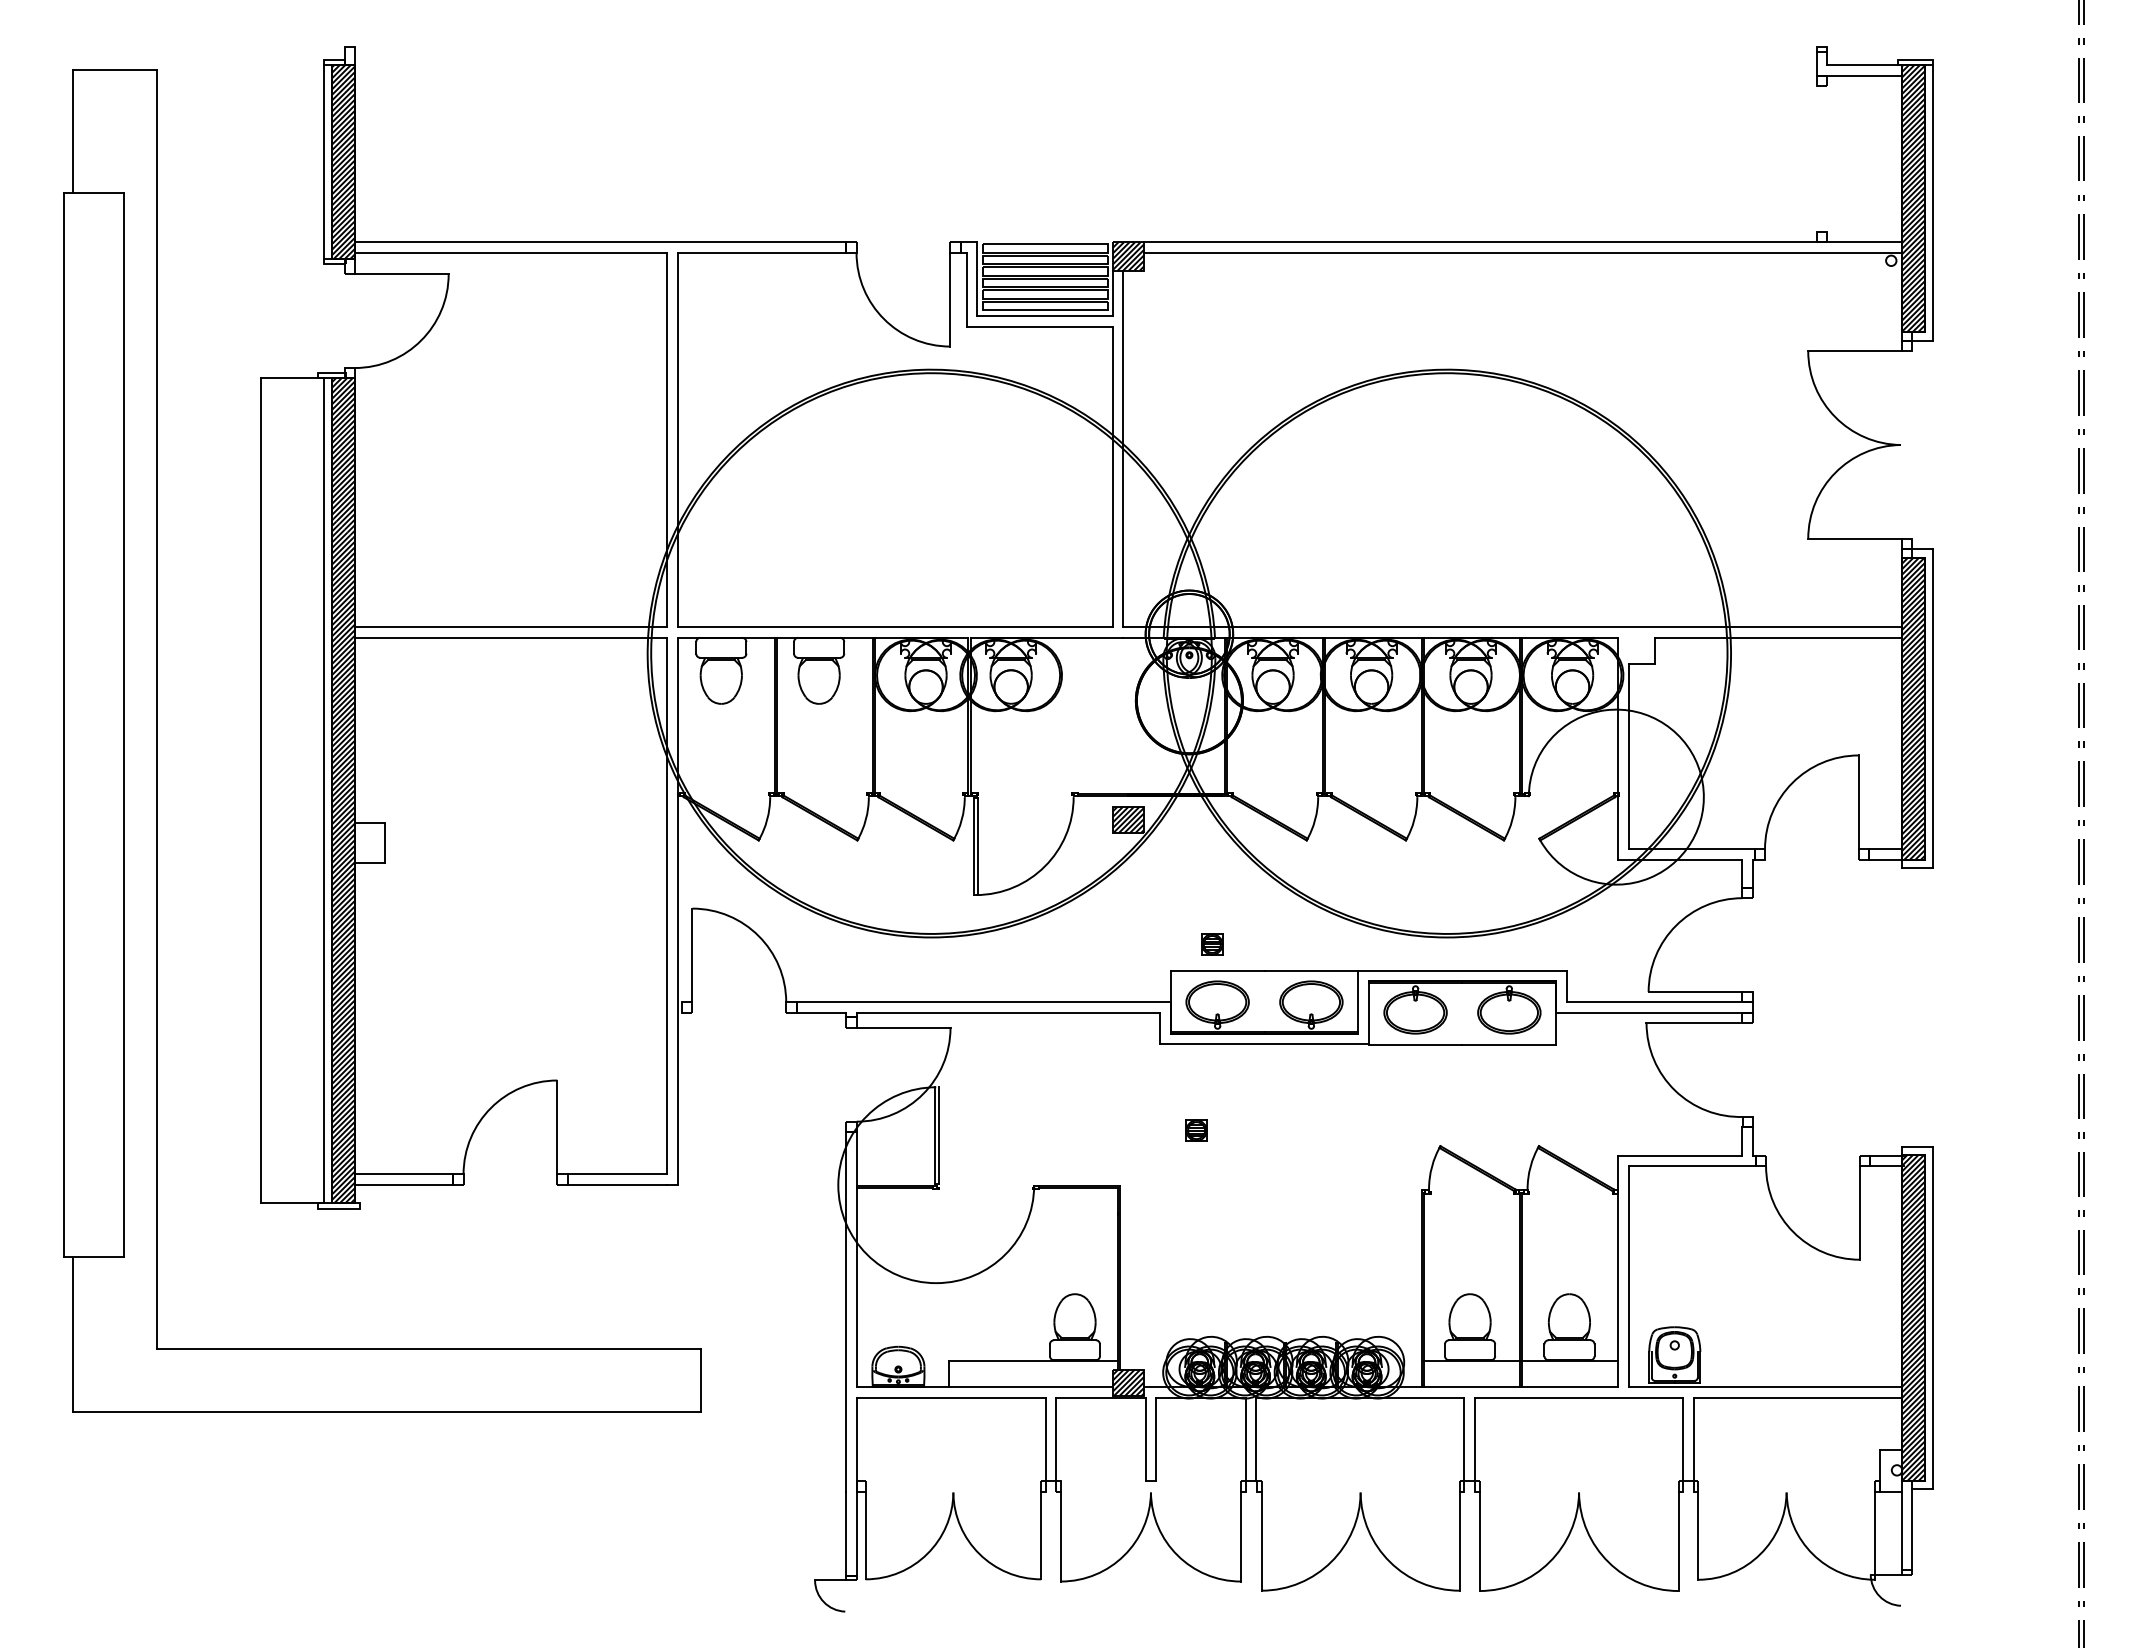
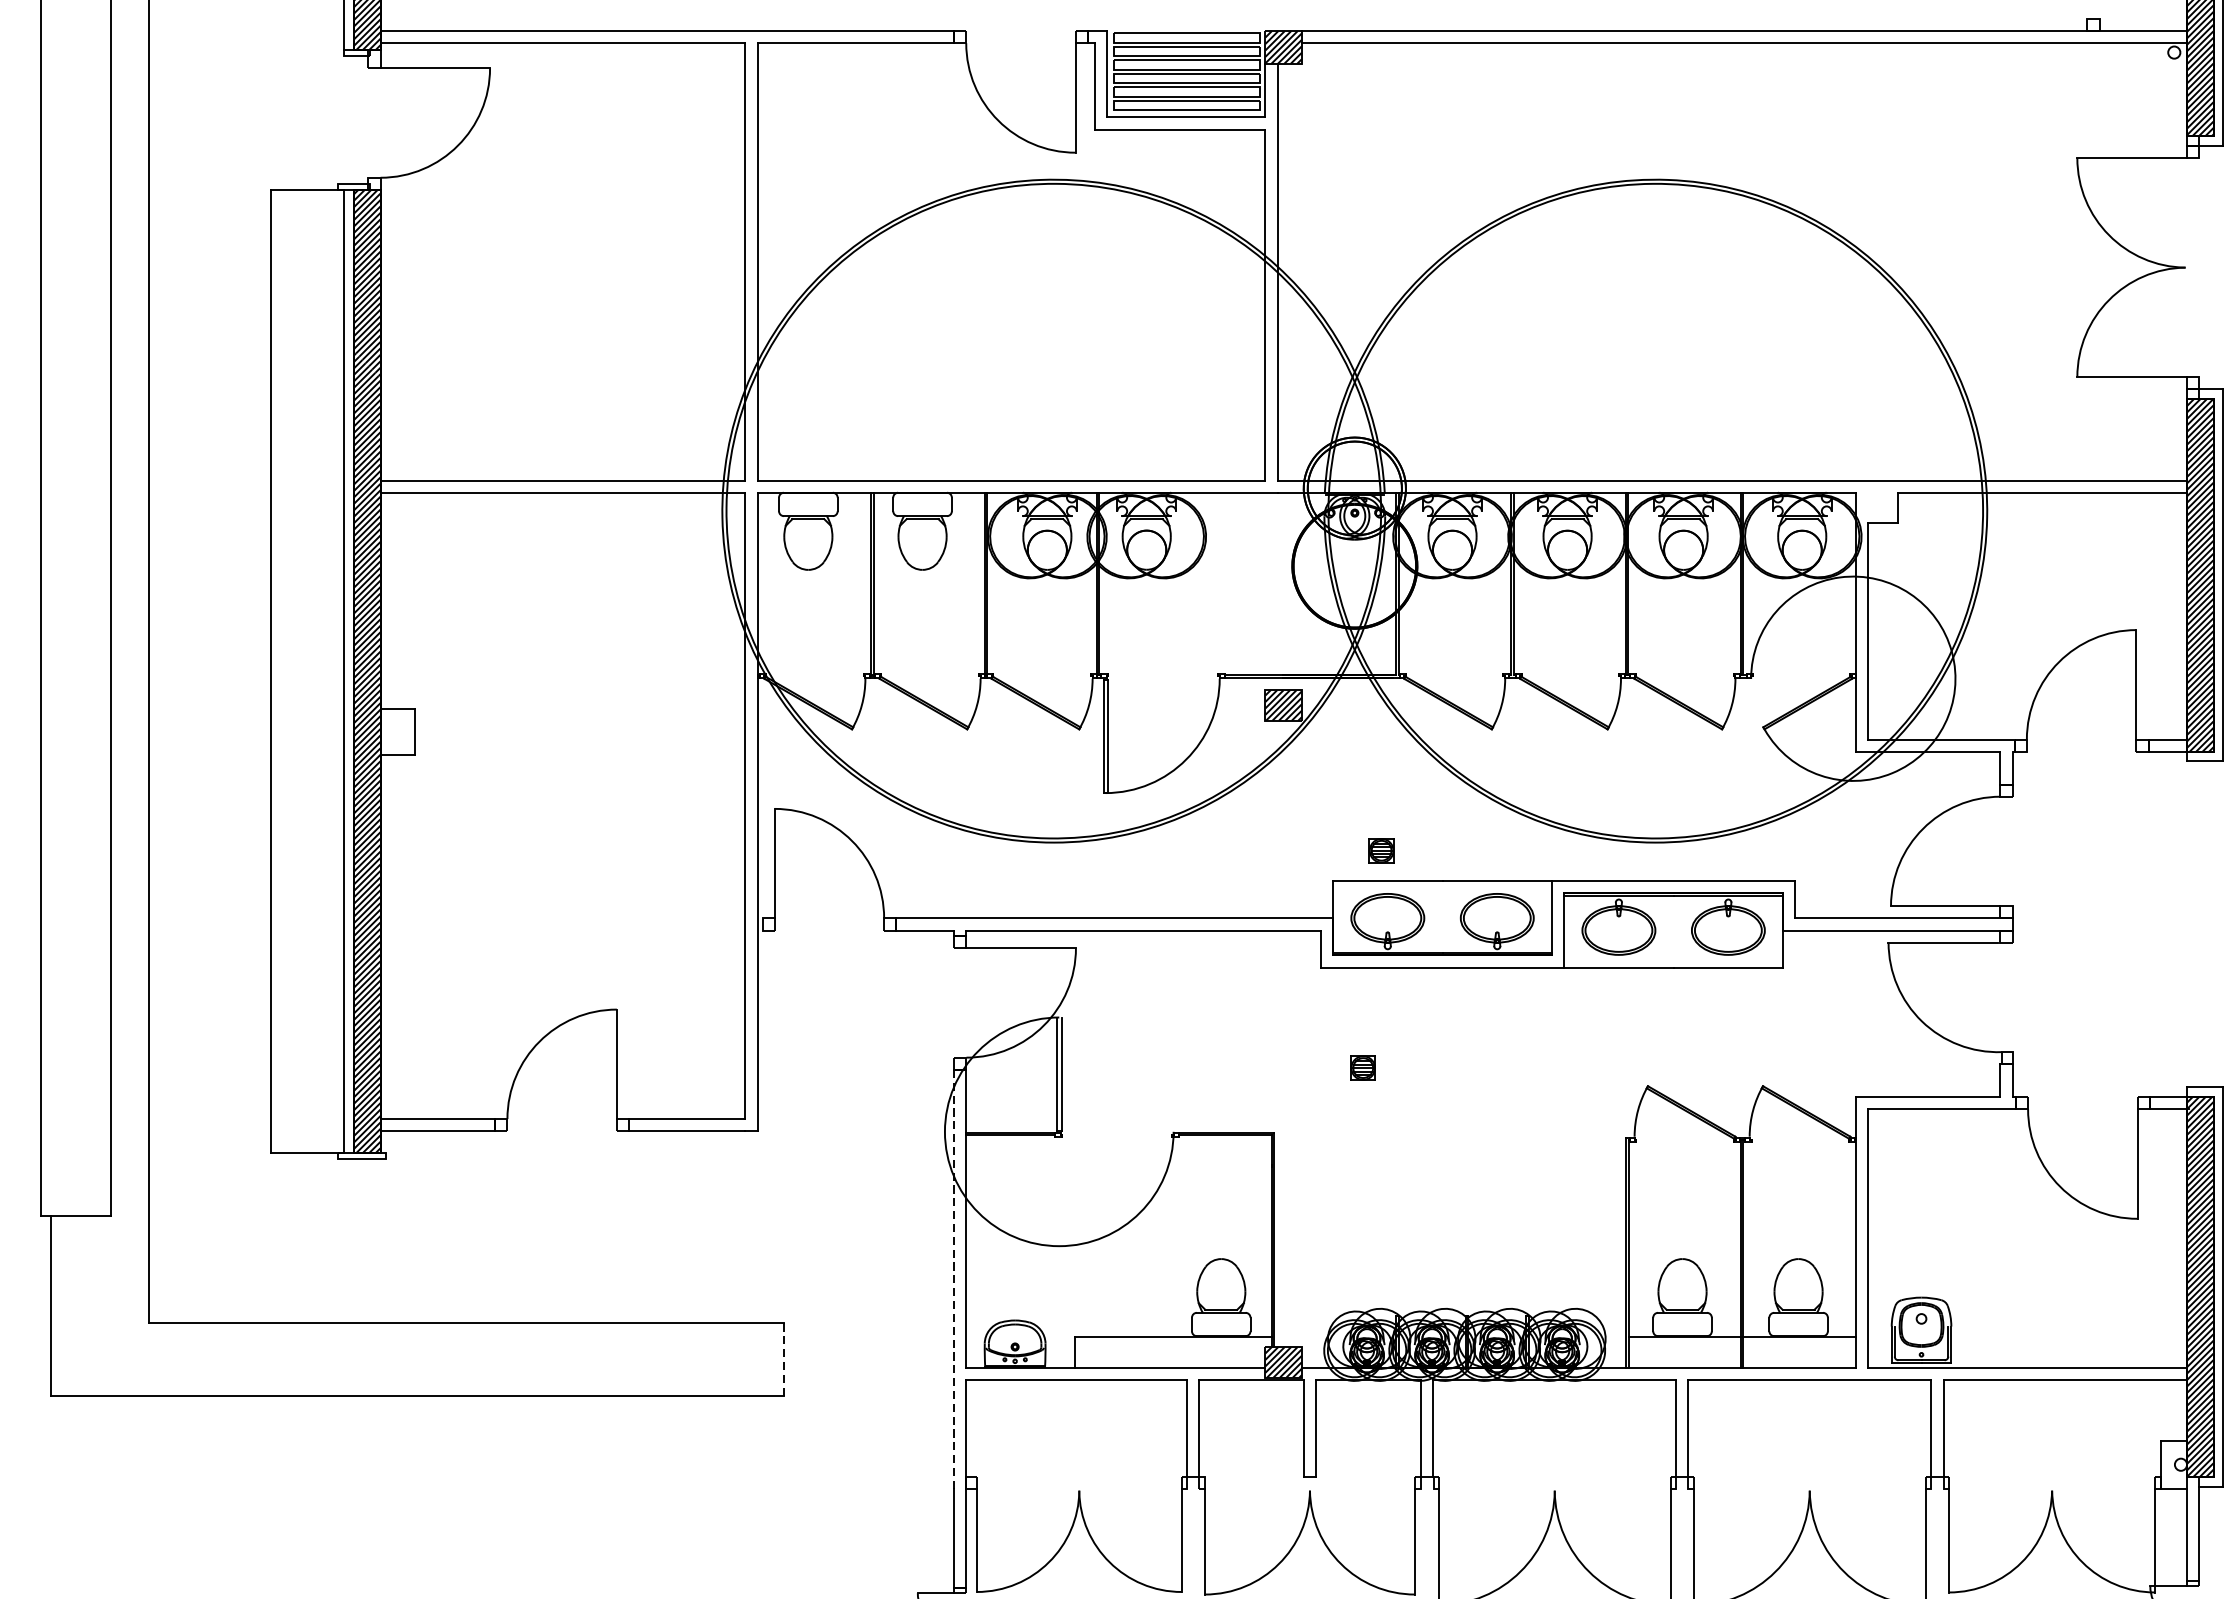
line: (846, 1311) -> (954, 1279), solid -> dashed
line: (700, 1381) -> (784, 1360), solid -> dashed

